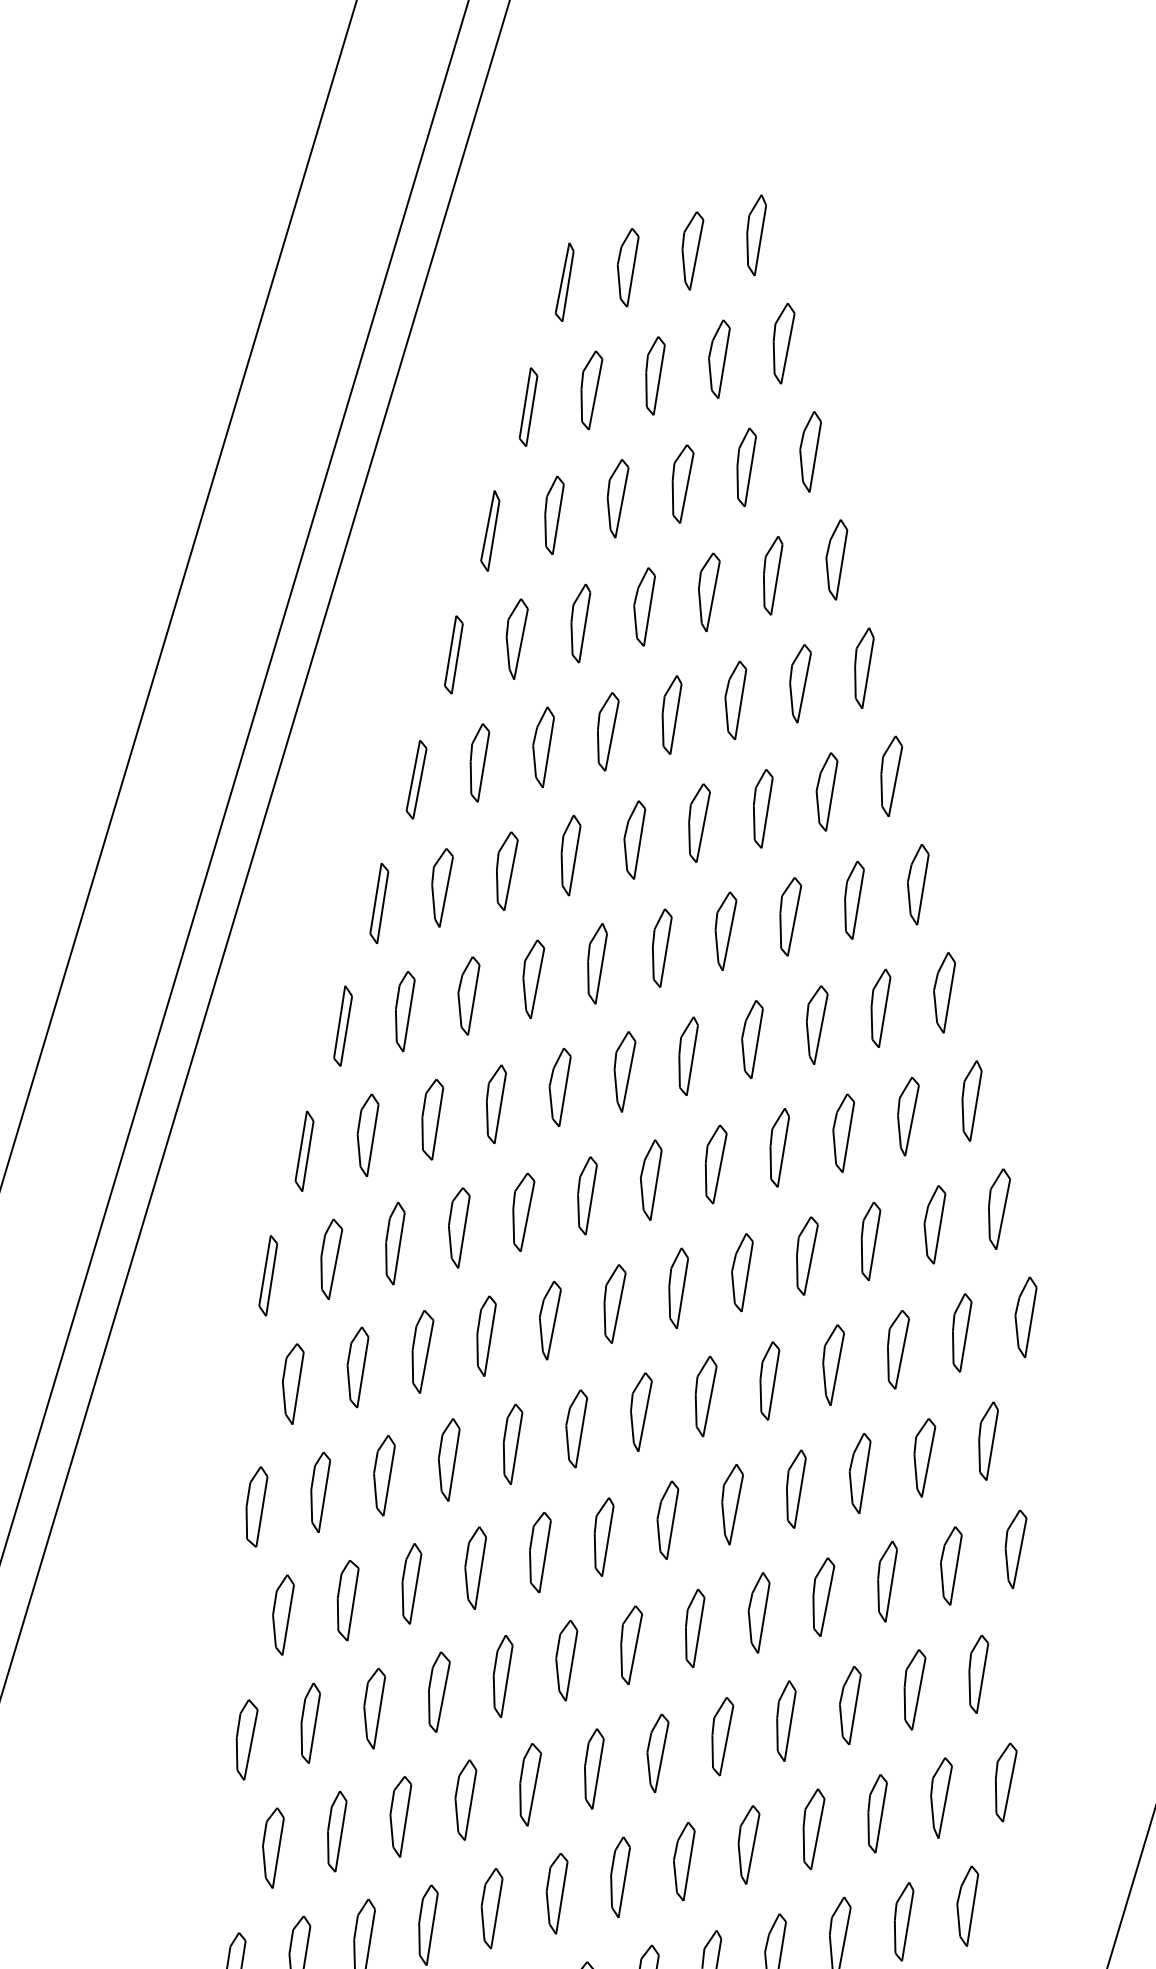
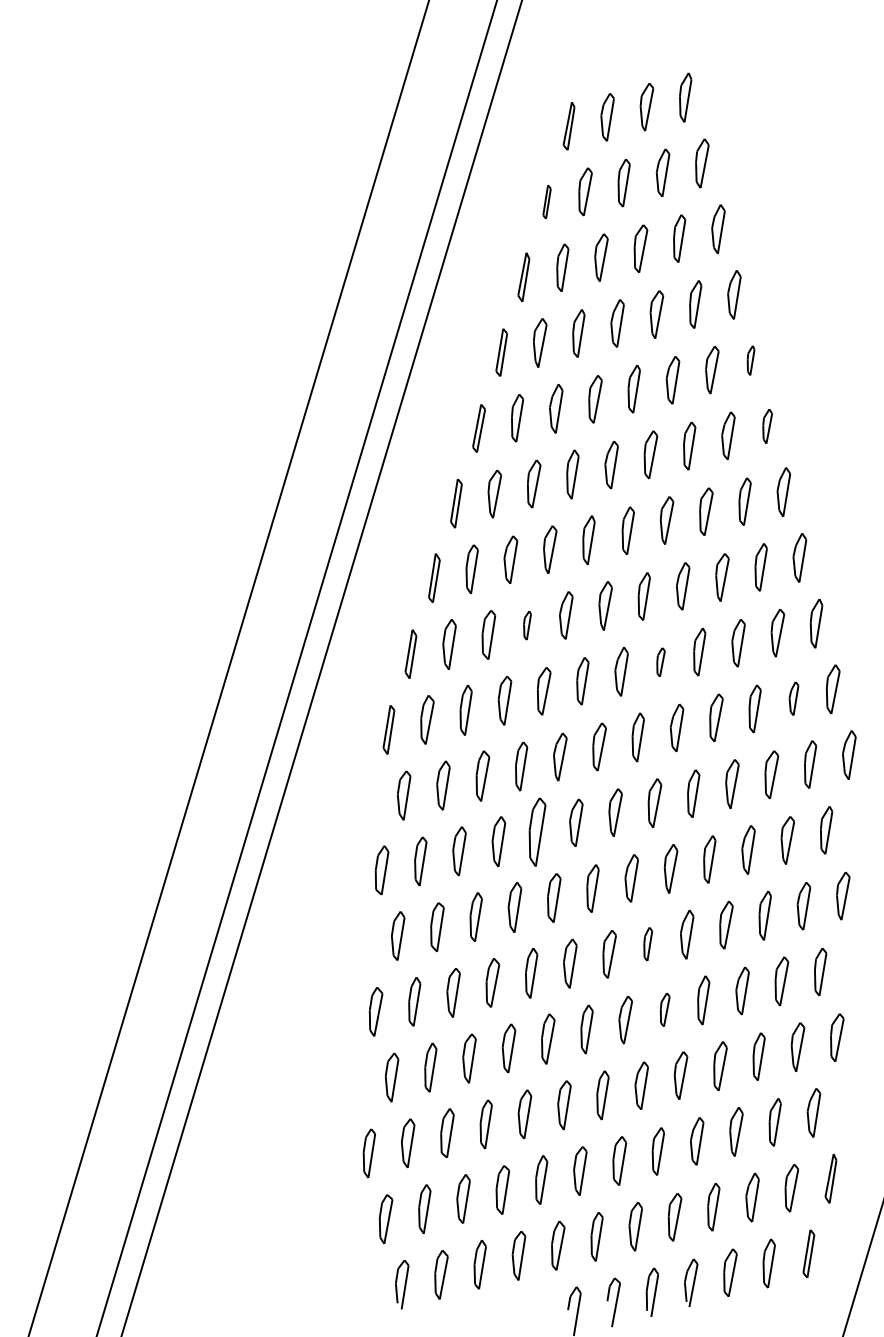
part: (527, 406) -> (546, 201), size x0.7
part: (863, 667) -> (750, 360), size x0.6
part: (891, 776) -> (767, 426), size x0.7
part: (496, 1104) -> (527, 625), size x0.6
part: (715, 1164) -> (660, 662), size x0.6
part: (934, 1224) -> (793, 698), size x0.7
part: (512, 1444) -> (537, 832), size x1.4
part: (693, 1629) -> (647, 944), size x0.7
part: (723, 1736) -> (665, 1009), size x0.7

